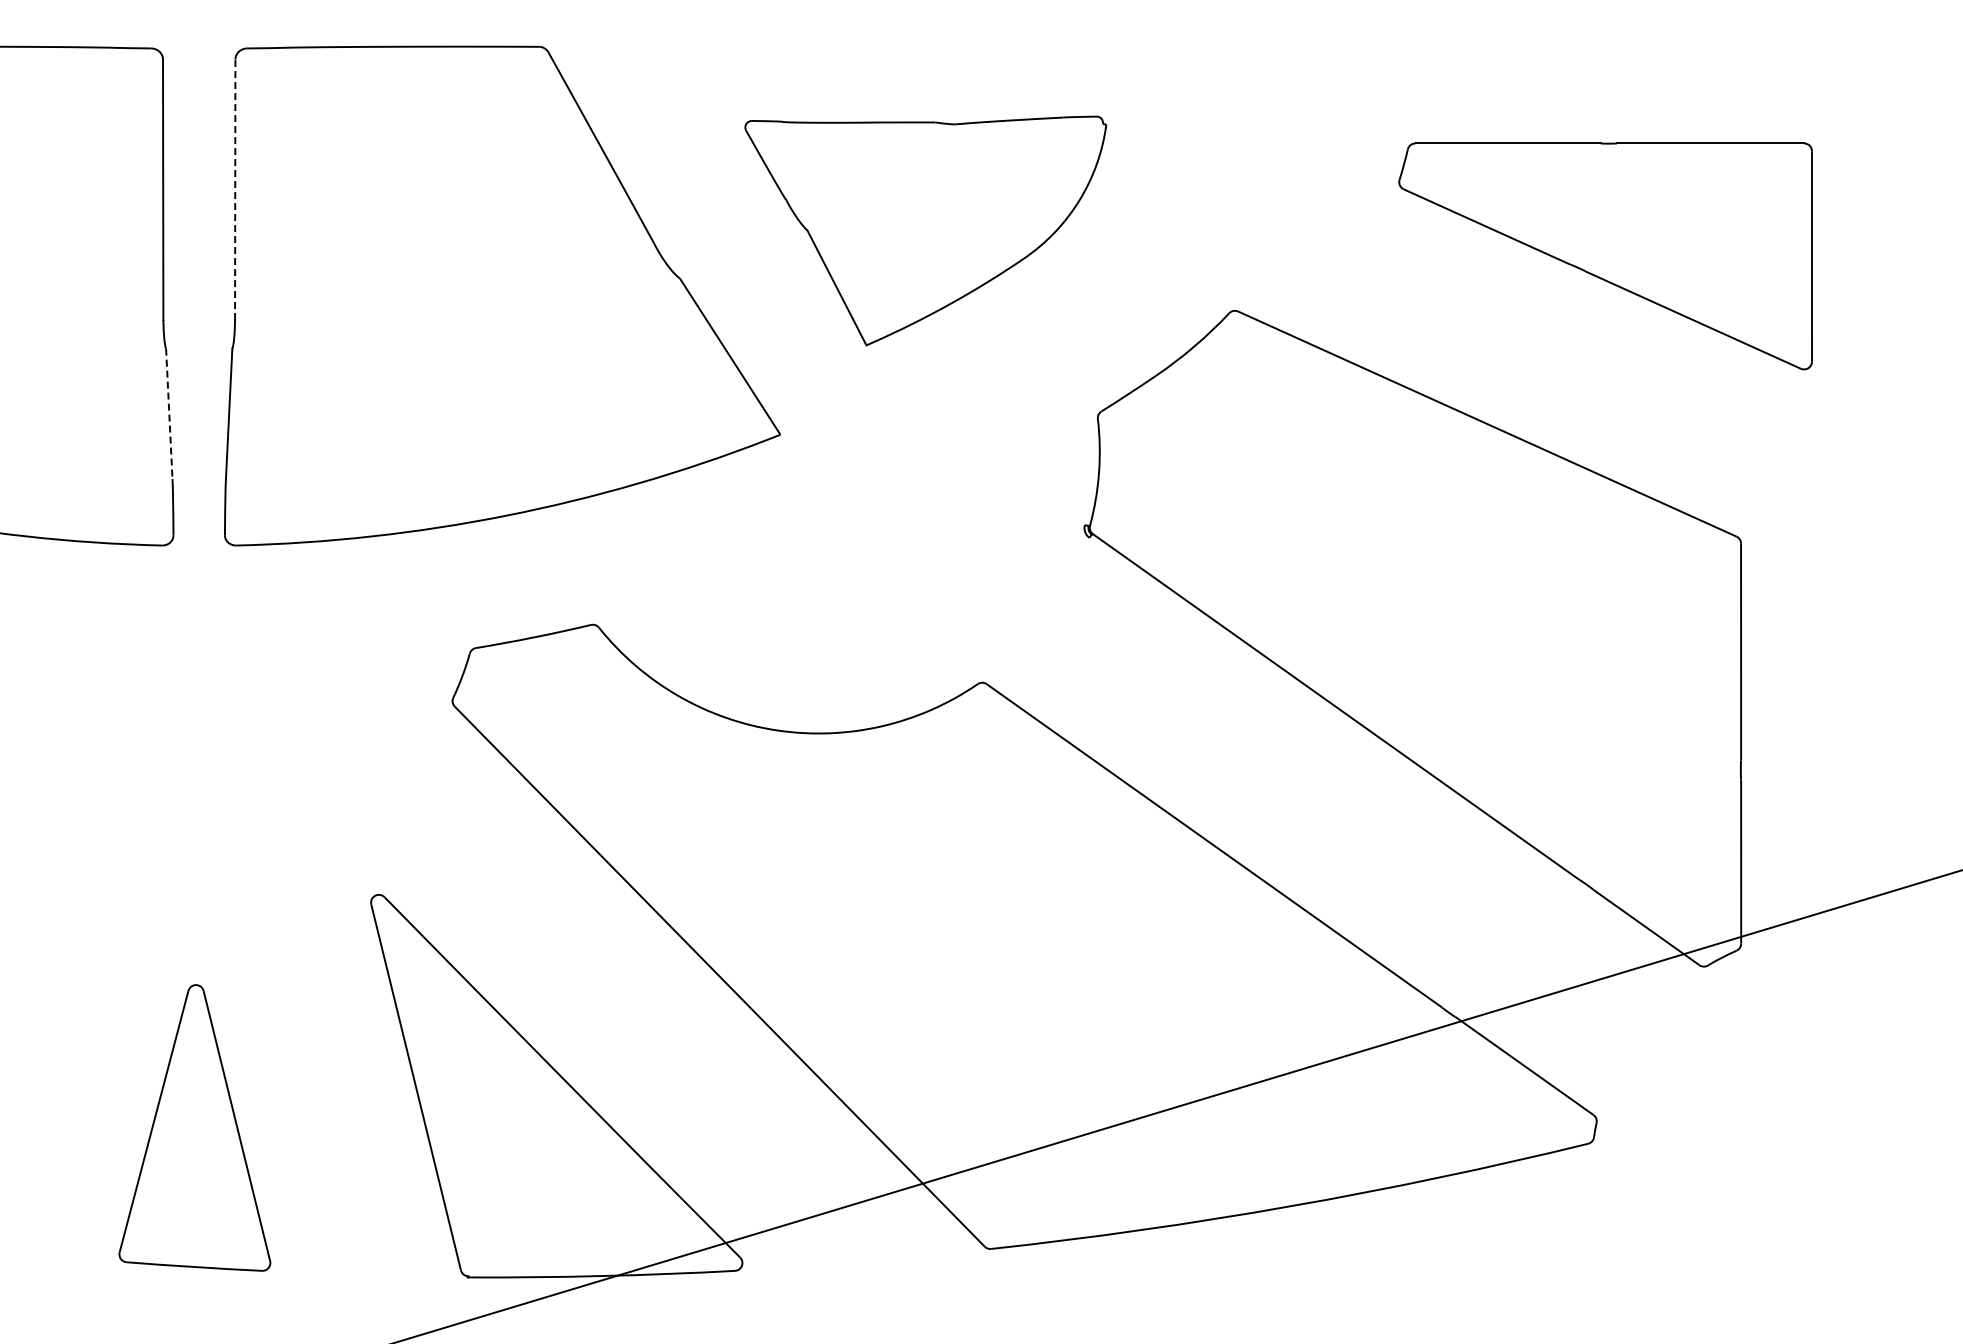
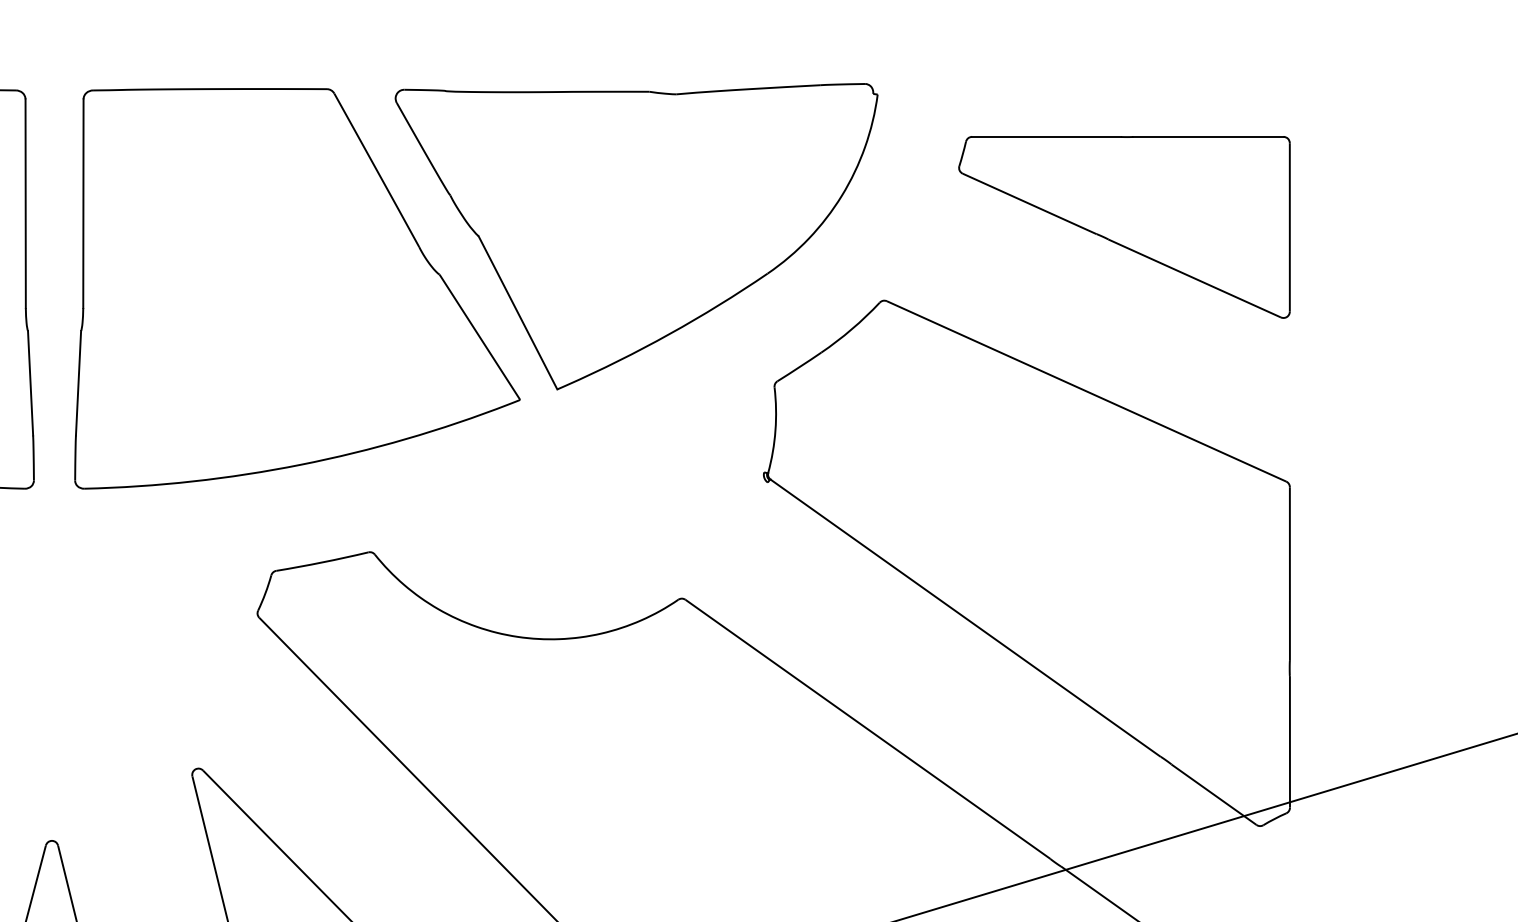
line: (235, 189) -> (83, 203), dashed -> solid
part: (925, 230) -> (636, 236), size x1.67
part: (1605, 256) -> (1124, 227), moved
line: (169, 414) -> (30, 383), dashed -> solid

